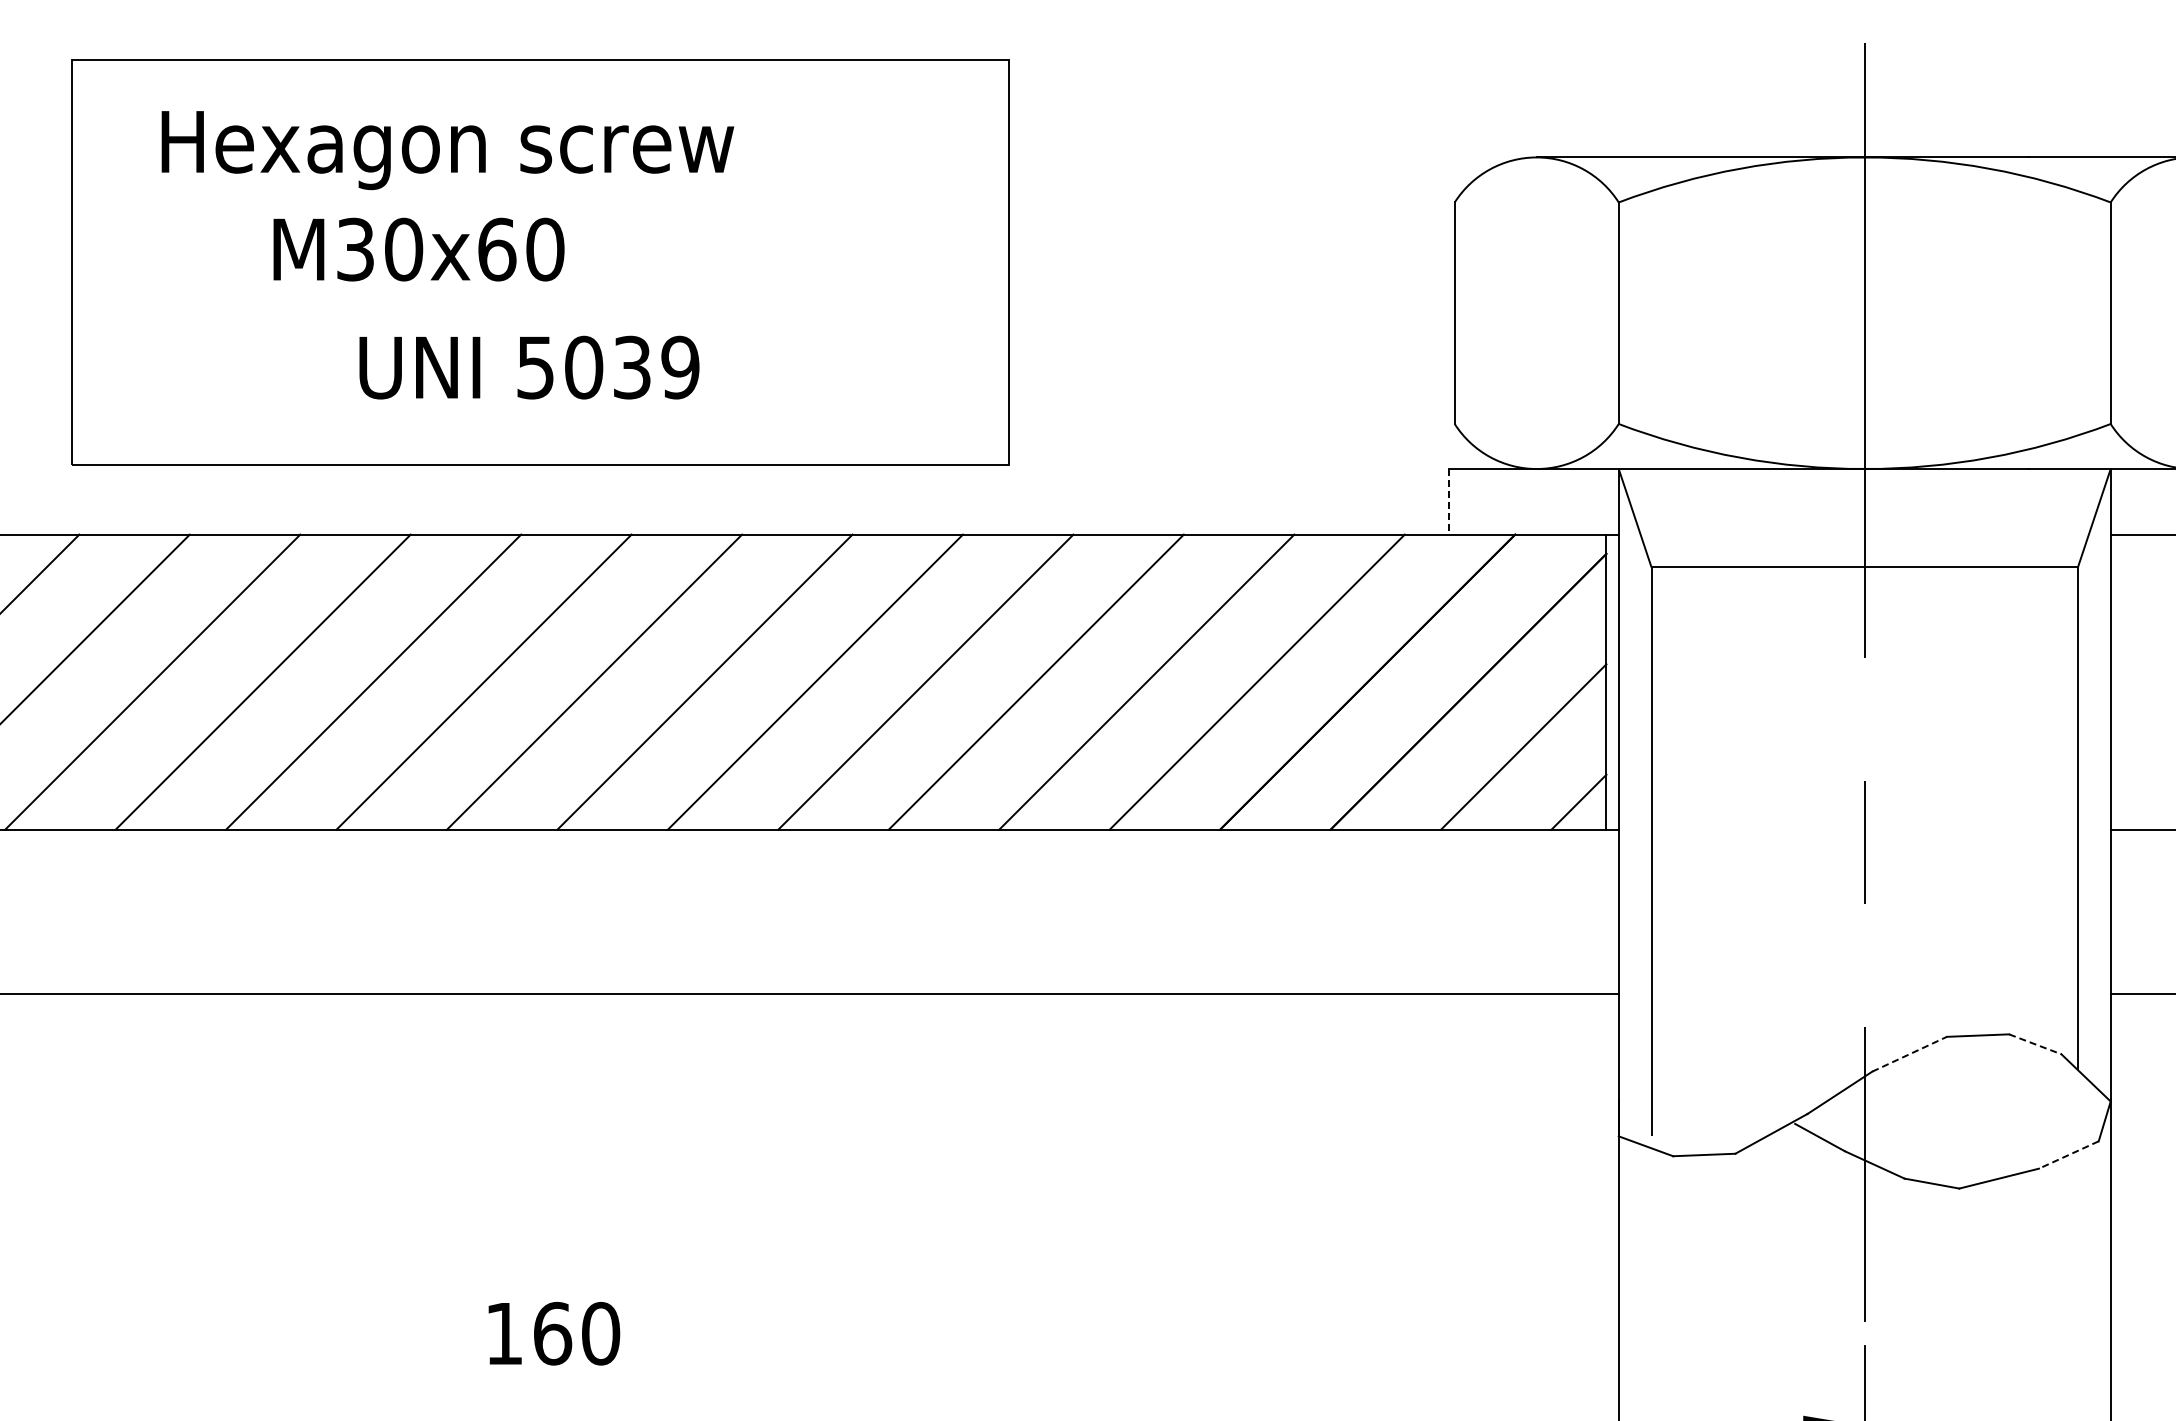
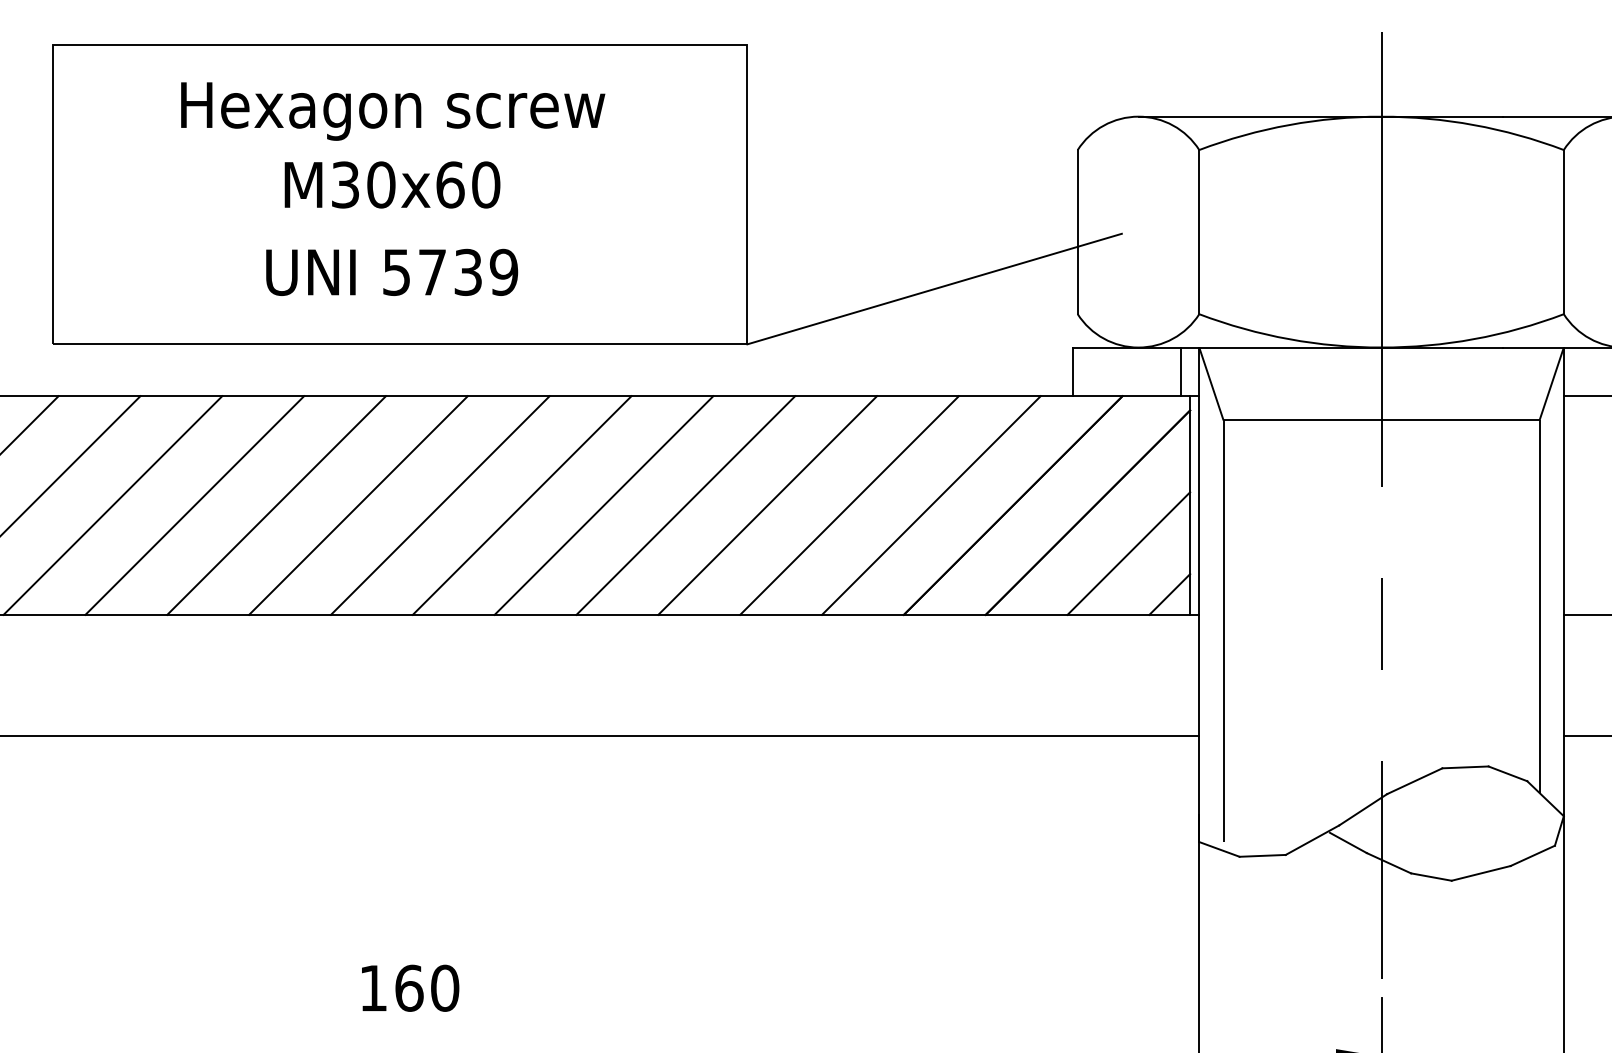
text: (447, 150) -> (392, 111), moved
text: (418, 249) -> (392, 184), moved
text: (584, 367) -> (432, 272), 5039 -> 5739
line: (1261, 389) -> (934, 288), added
line: (1448, 501) -> (1073, 371), dashed -> solid
line: (1594, 501) -> (1181, 371), added
line: (2035, 1044) -> (1508, 773), dashed -> solid
line: (1910, 1054) -> (1415, 781), dashed -> solid
line: (2068, 1154) -> (1532, 855), dashed -> solid

